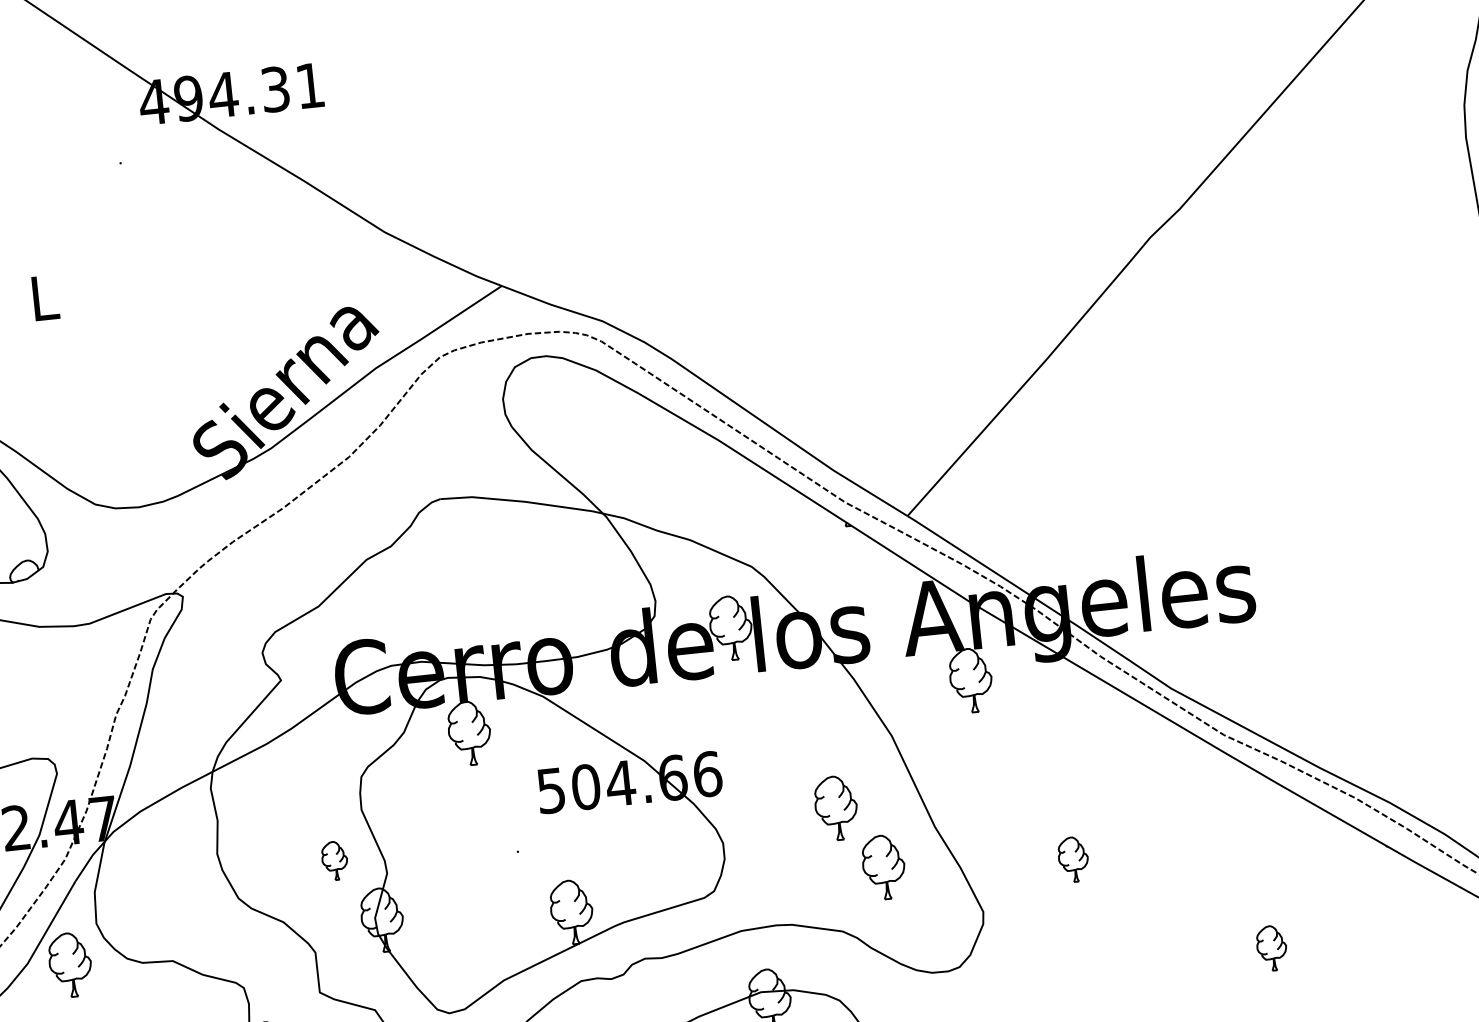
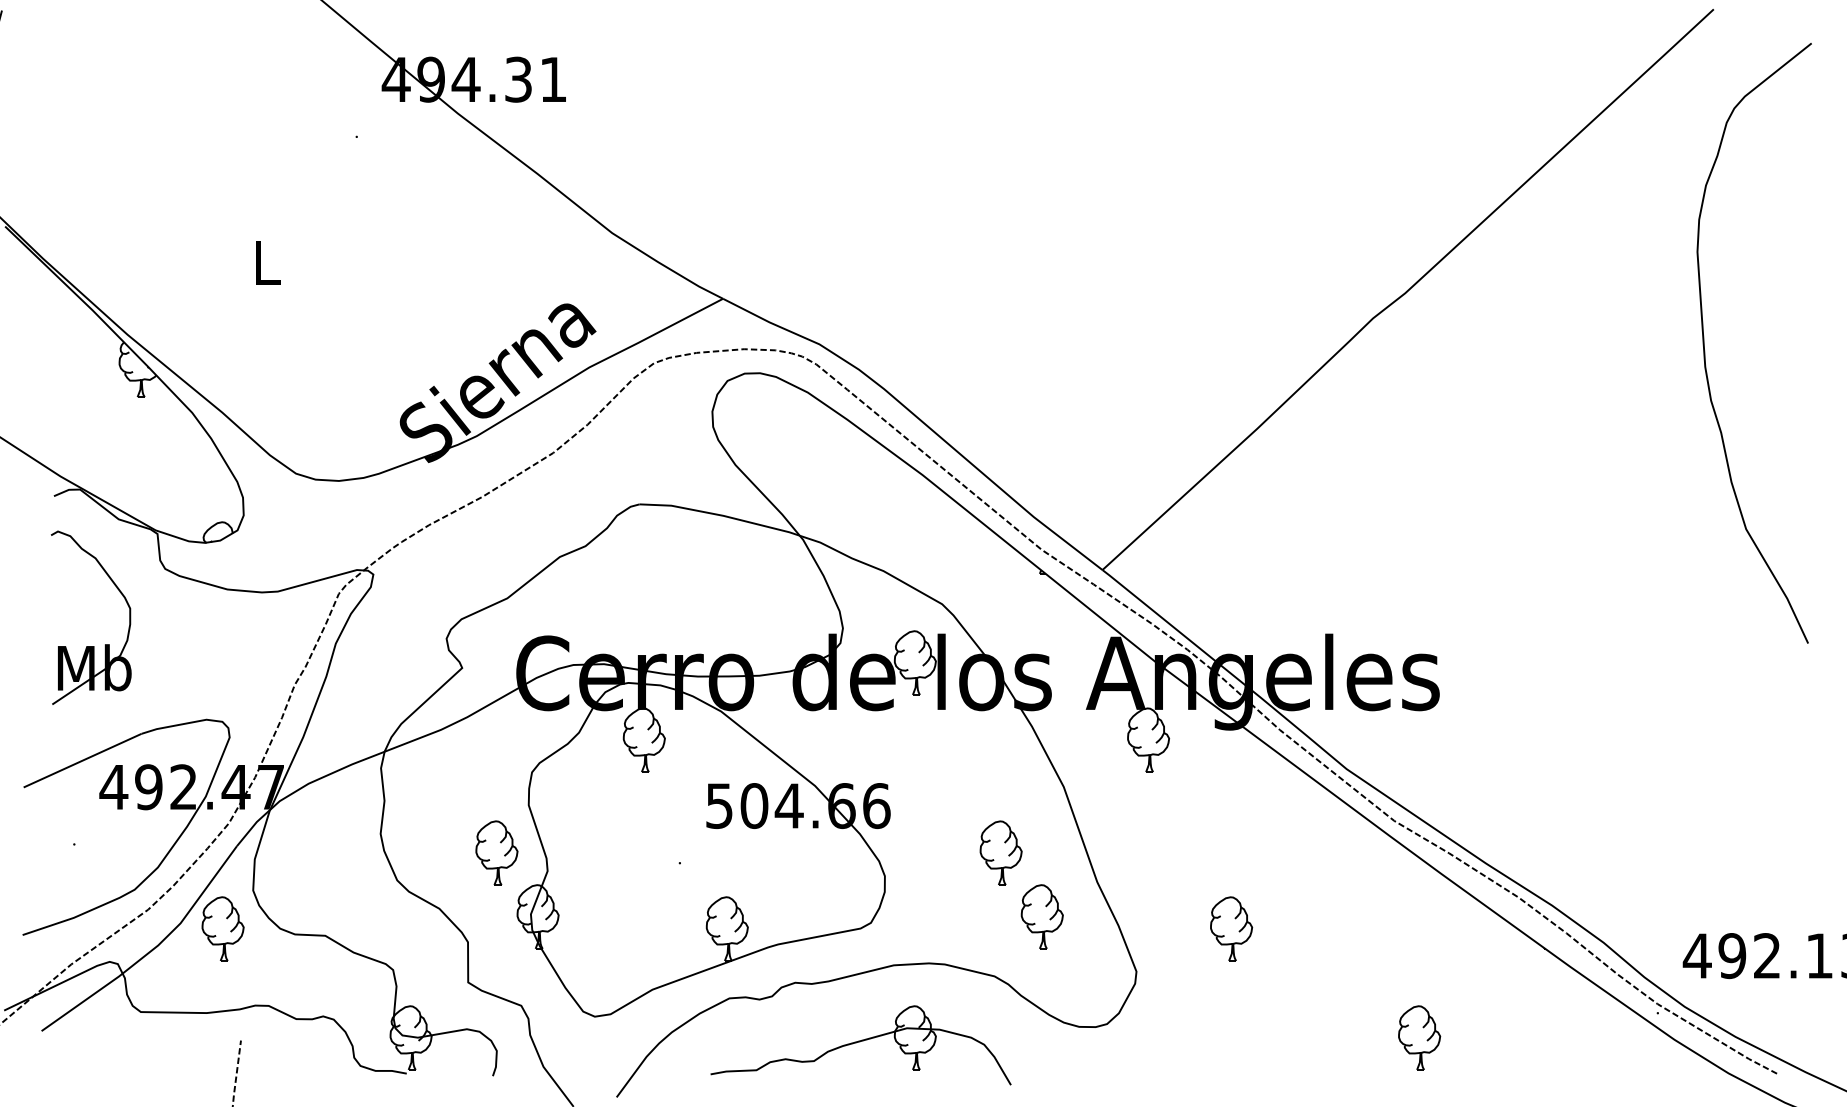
part: (1073, 859) -> (1231, 928), size x1.43
part: (334, 860) -> (496, 852), size x1.67
part: (1271, 947) -> (1419, 1037), size x1.43

